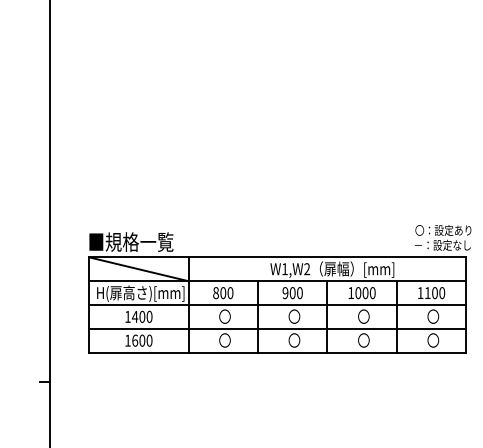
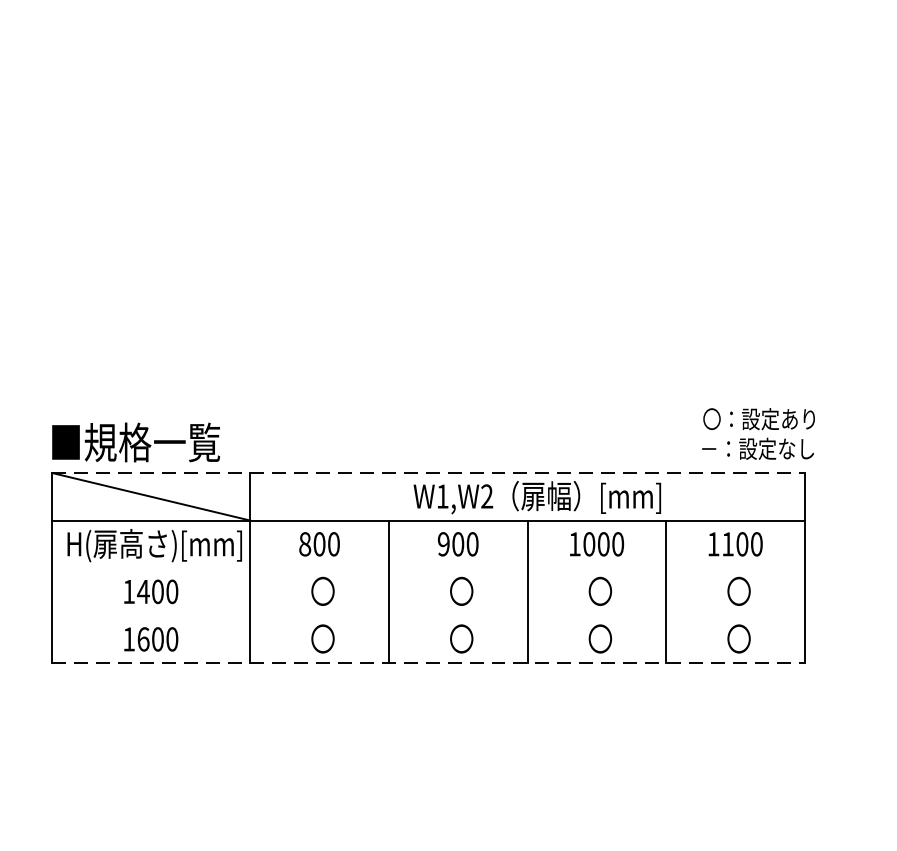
line: (278, 257) -> (429, 473), solid -> dashed
line: (277, 305) -> (427, 569), removed
line: (277, 328) -> (427, 615), removed
line: (278, 352) -> (429, 662), solid -> dashed

